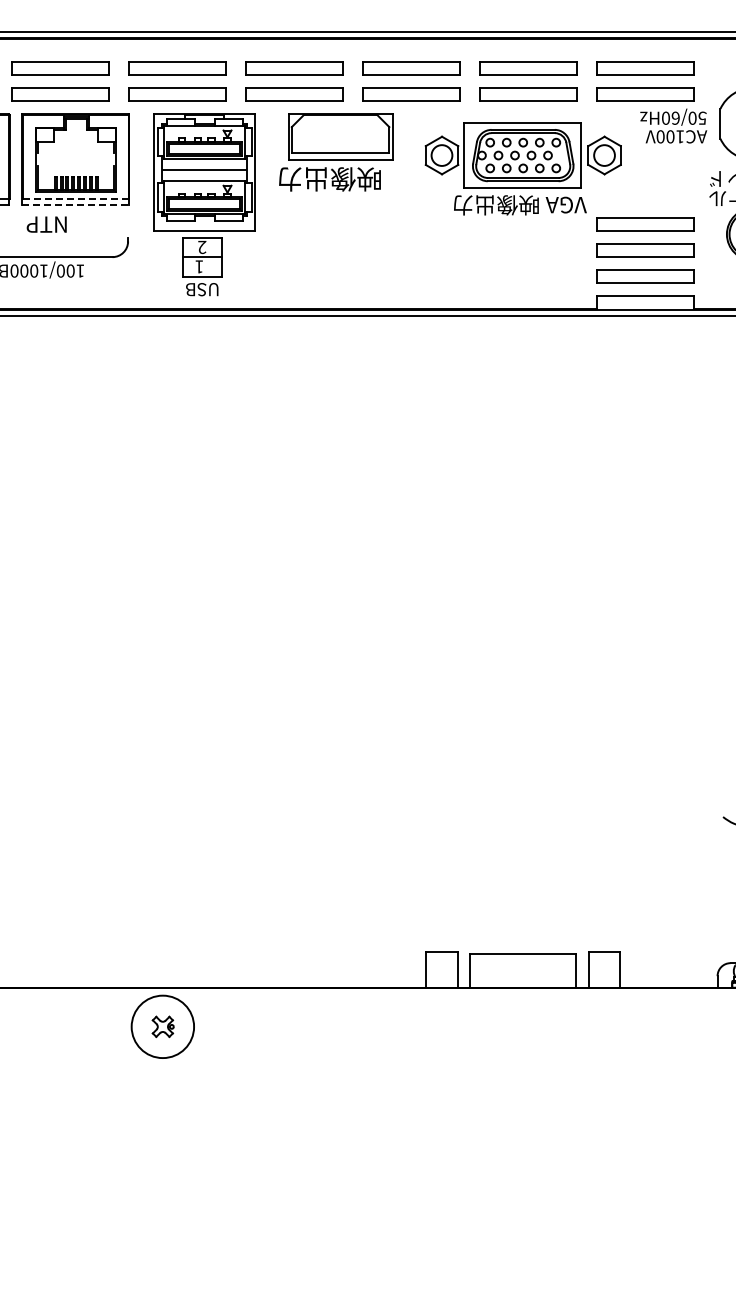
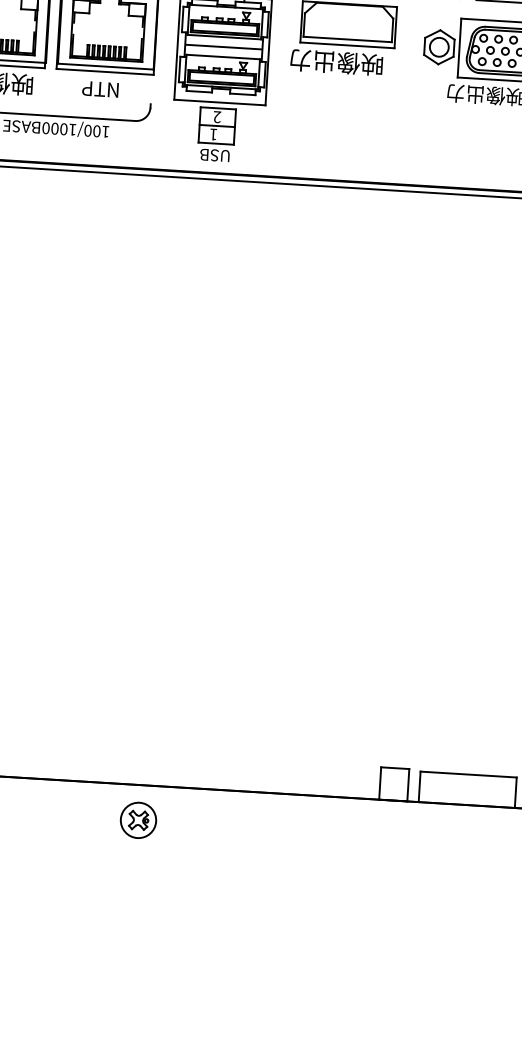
line: (76, 199) -> (106, 66), dashed -> solid
line: (75, 205) -> (104, 72), dashed -> solid
text: (46, 224) -> (100, 89), moved
circle: (162, 1026) -> (138, 820), size x0.62

